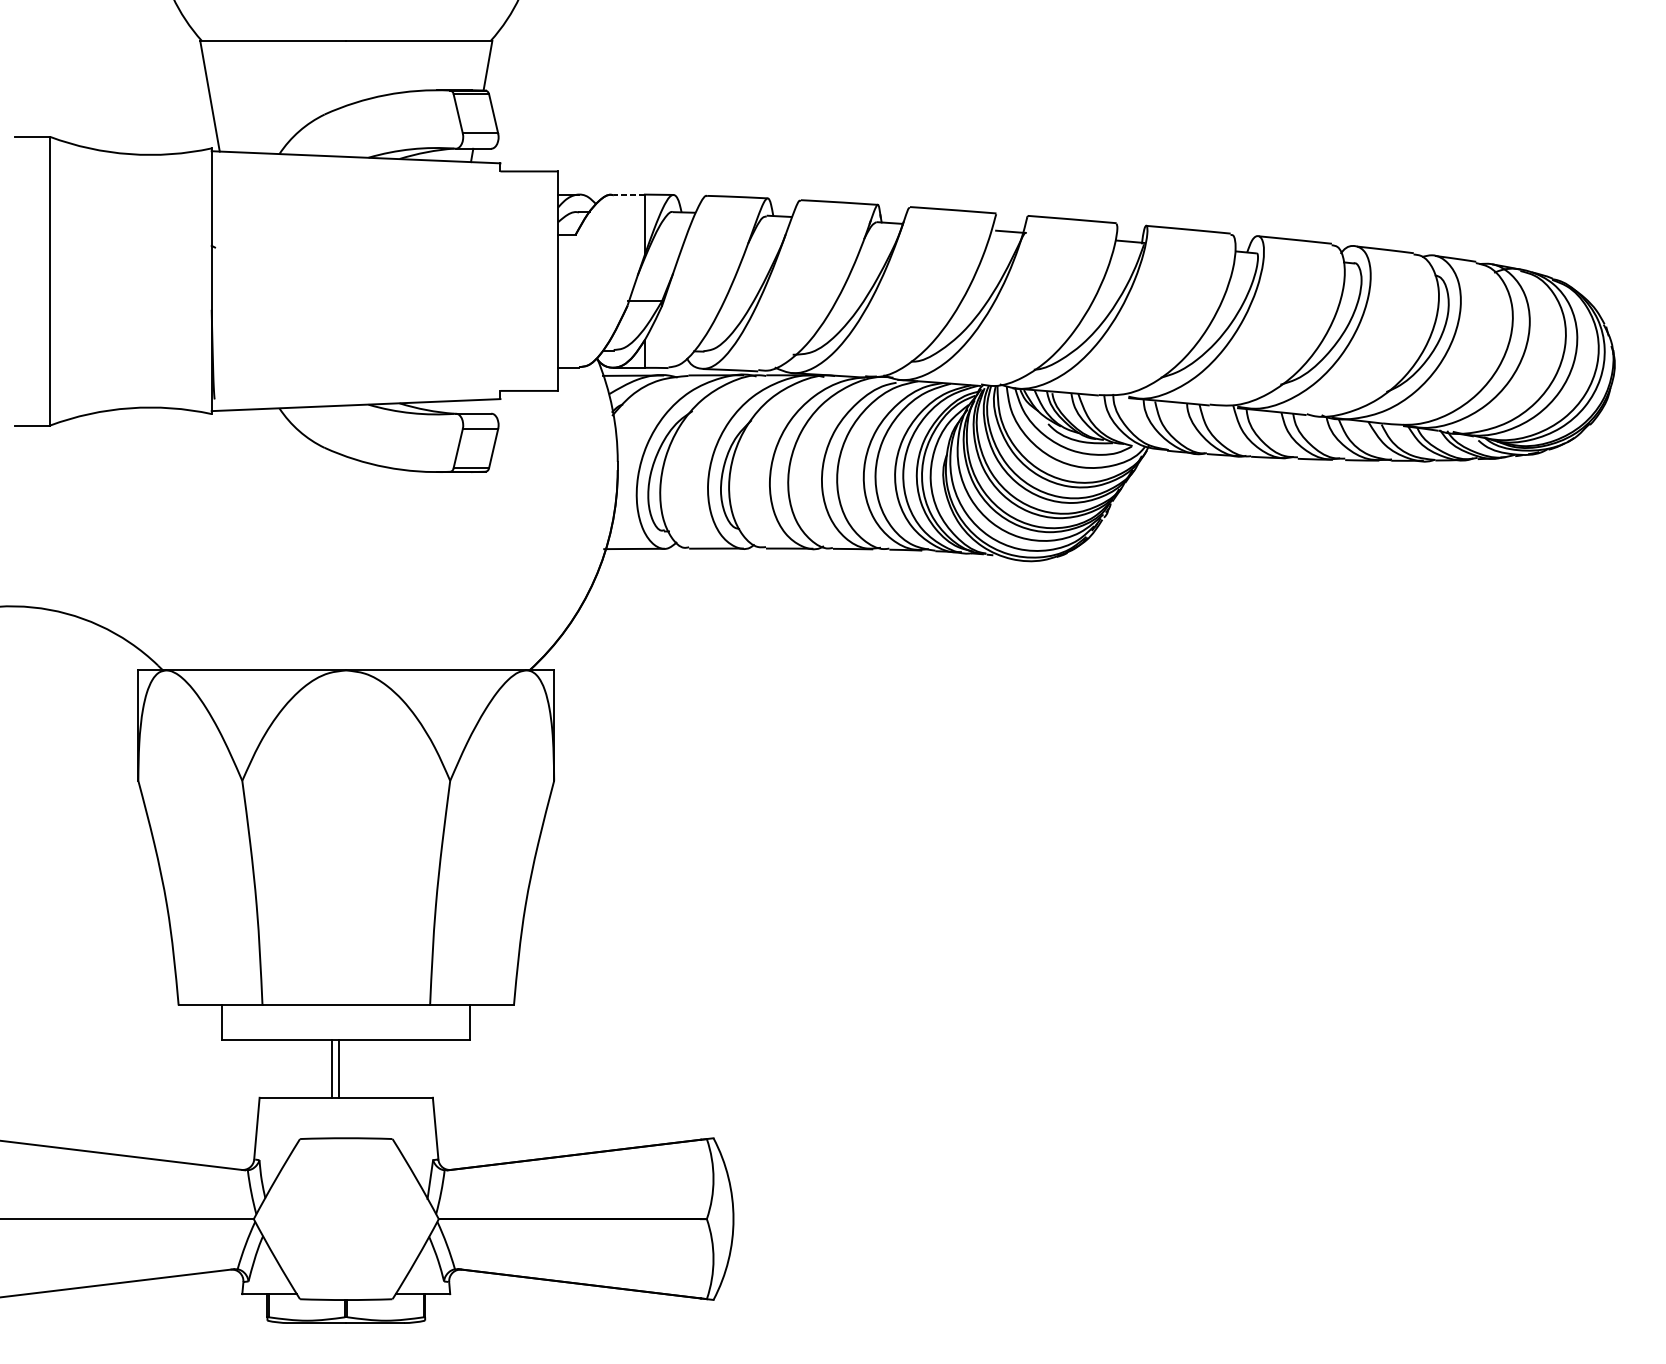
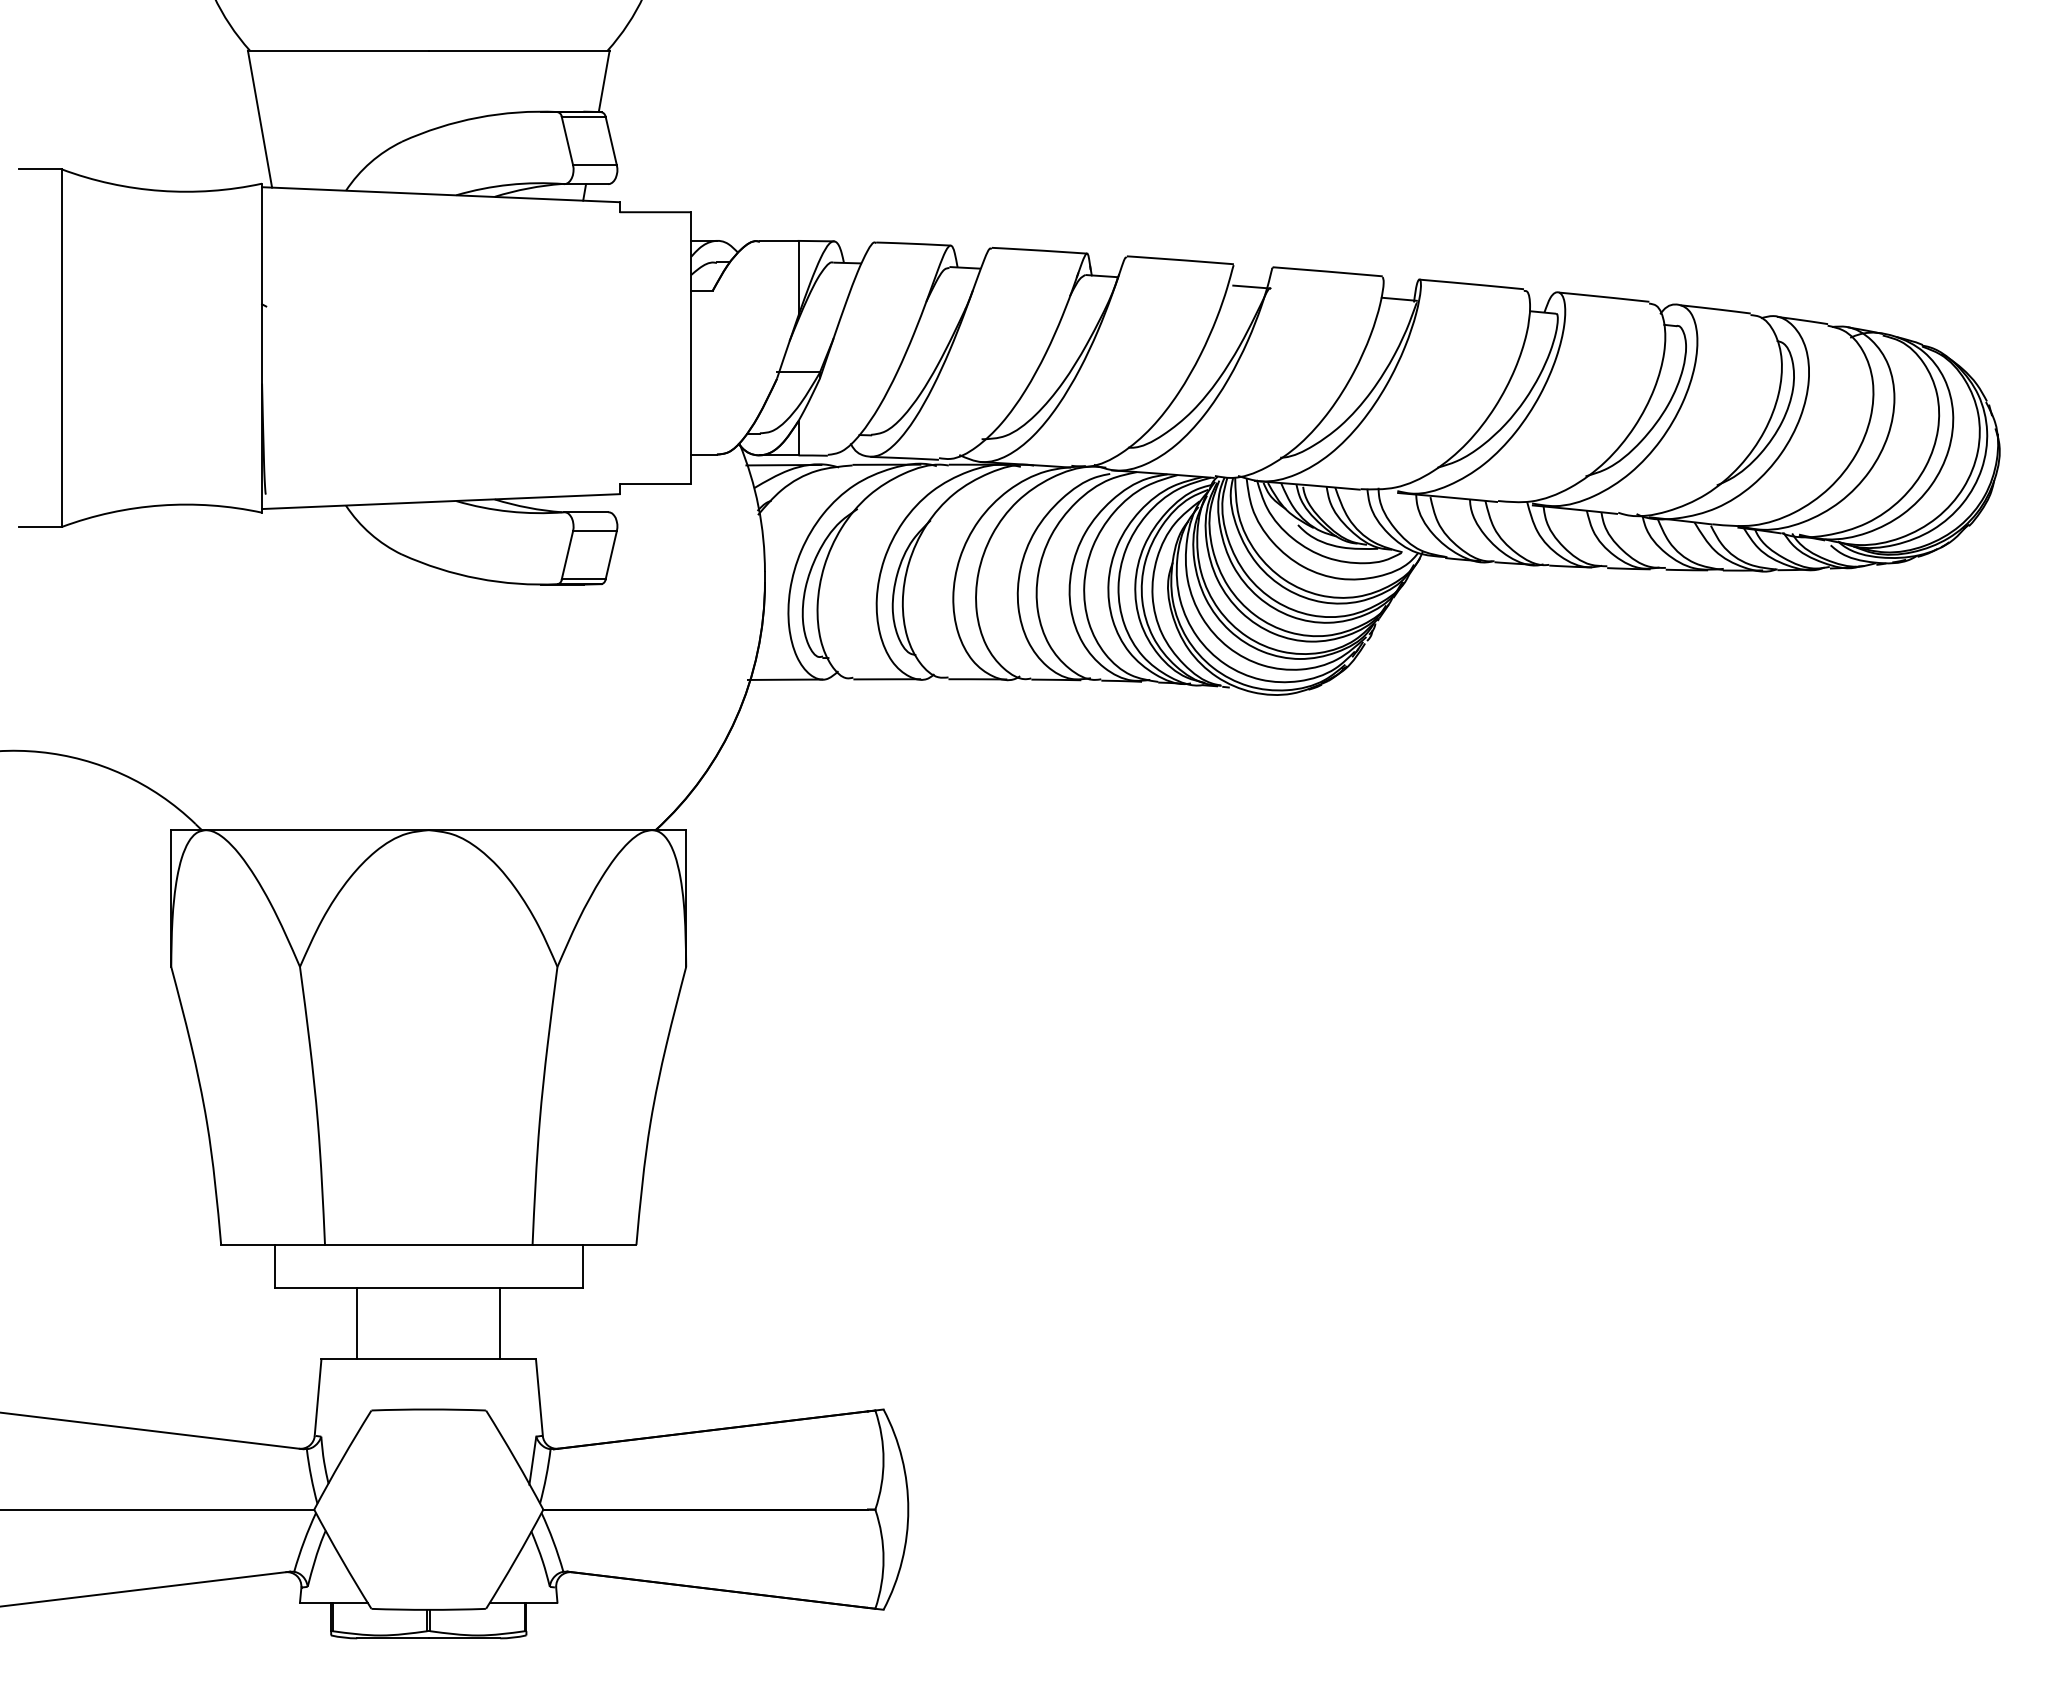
line: (628, 194) -> (778, 240), dashed -> solid
line: (332, 1068) -> (500, 1323), moved
line: (339, 1068) -> (357, 1323), moved

